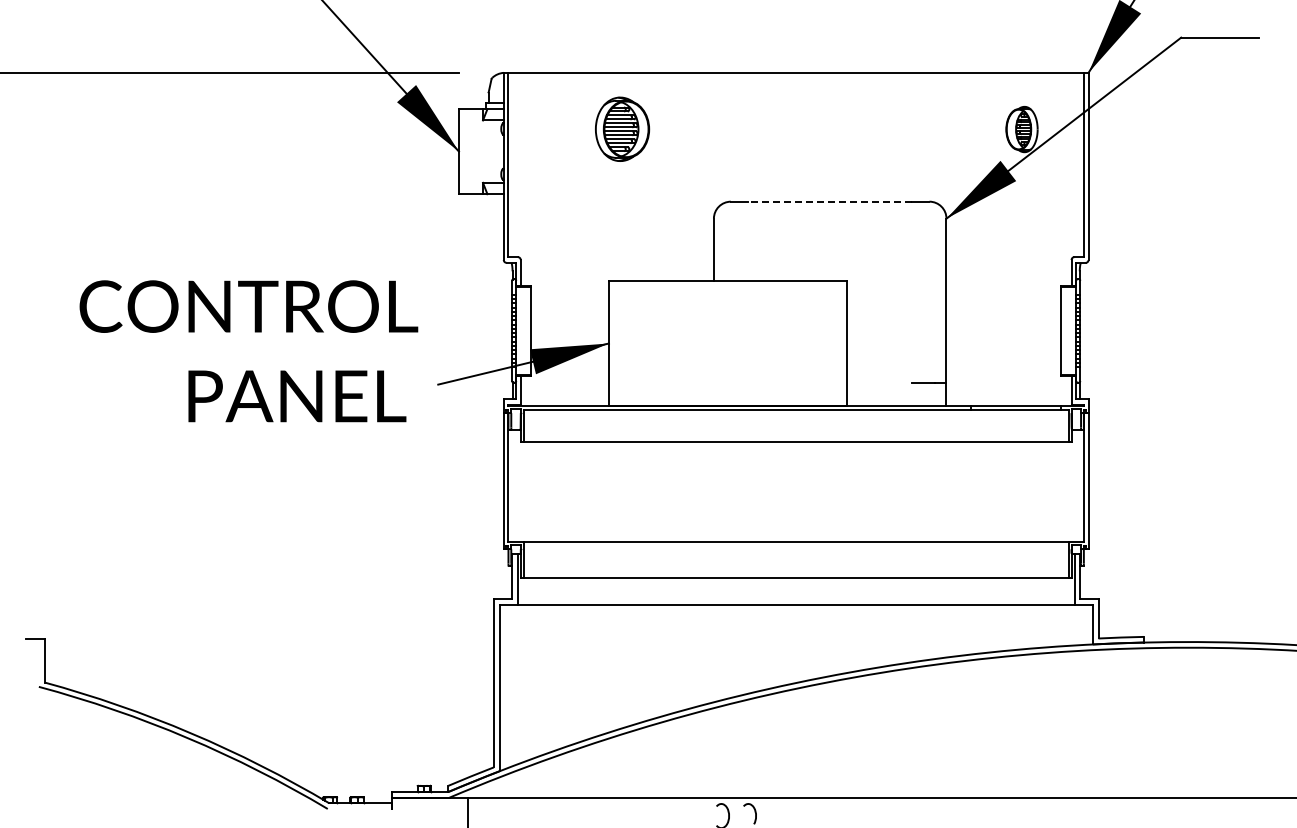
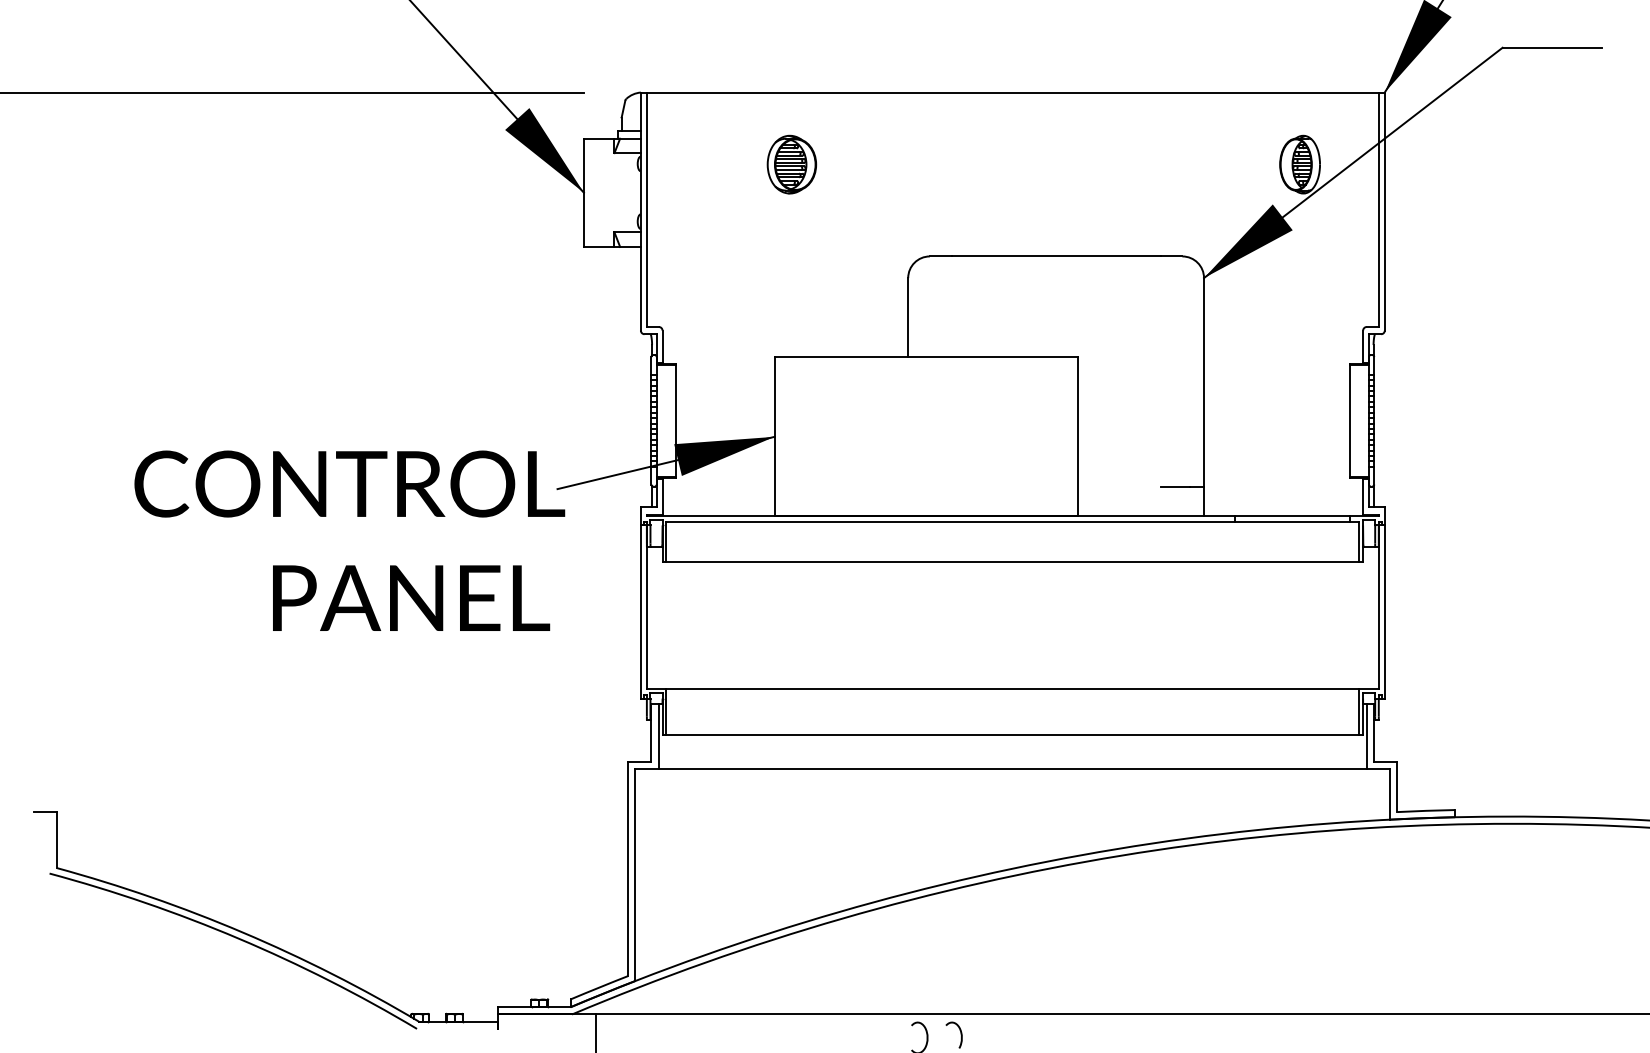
part: (622, 129) -> (791, 164), size x0.71
line: (829, 201) -> (1055, 256), dashed -> solid
text: (248, 351) -> (349, 541), moved

